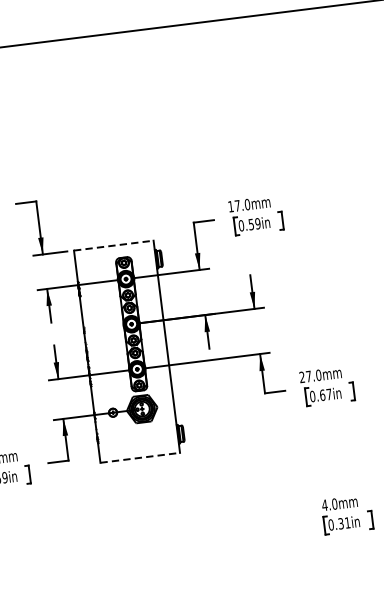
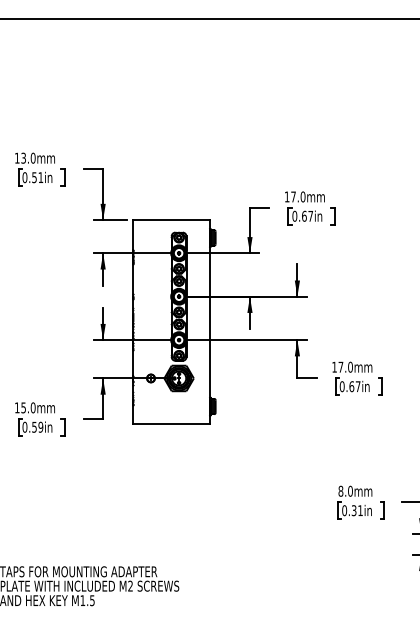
text: (254, 223) -> (307, 215), 0.59in -> 0.67in
line: (113, 246) -> (171, 220), dashed -> solid
text: (302, 376) -> (334, 366), 27.0mm -> 17.0mm
line: (140, 457) -> (171, 424), dashed -> solid
text: (324, 504) -> (340, 490), 4.0mm -> 8.0mm

